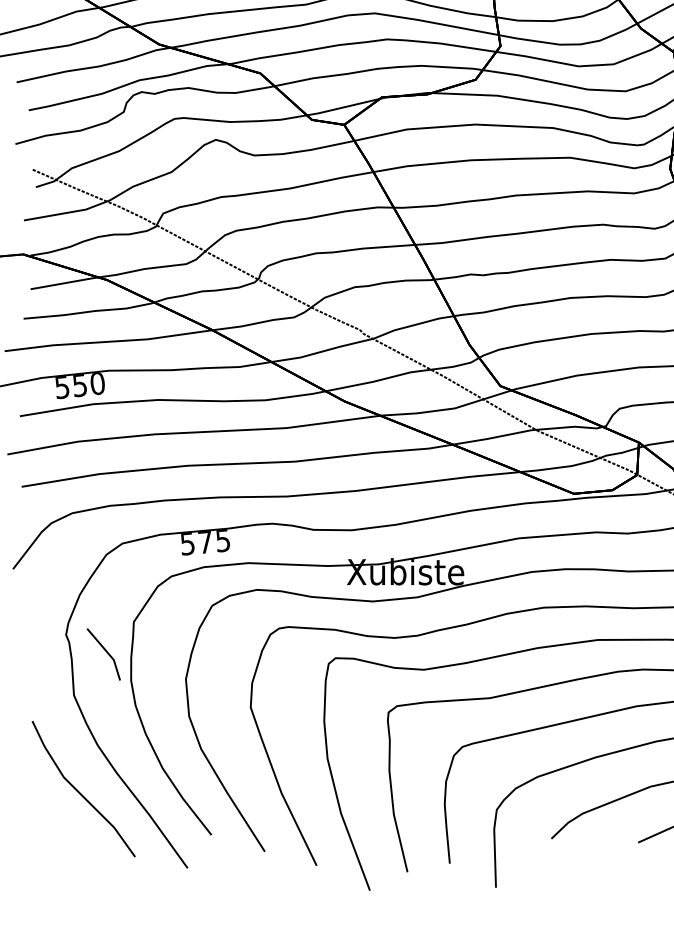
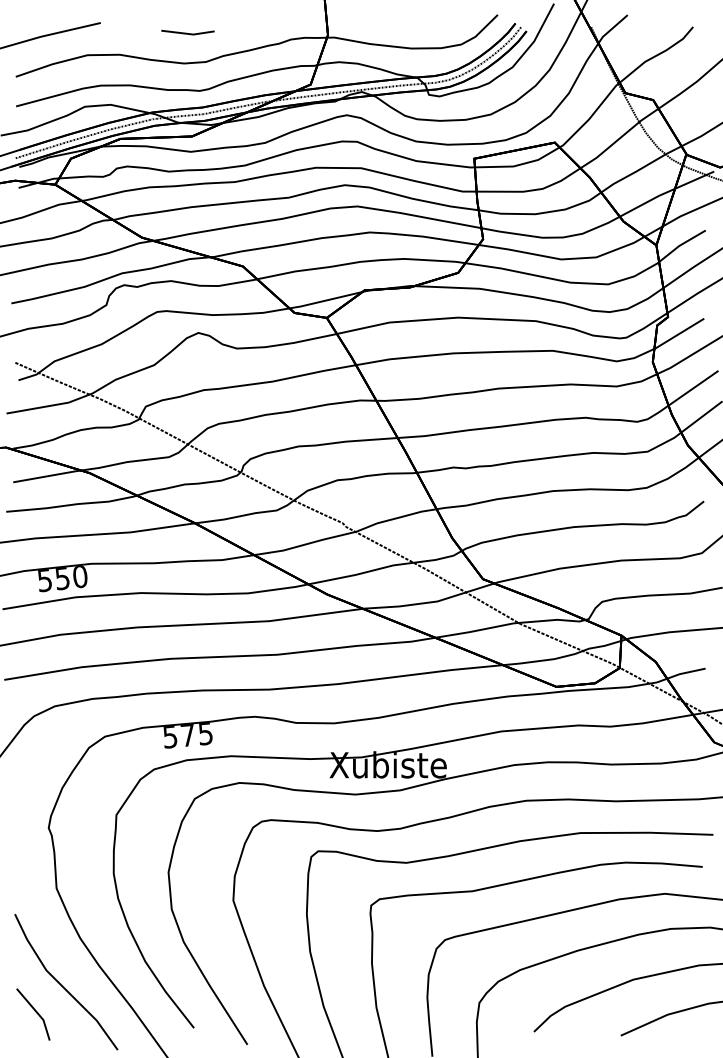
line: (105, 652) -> (35, 1012), moved

